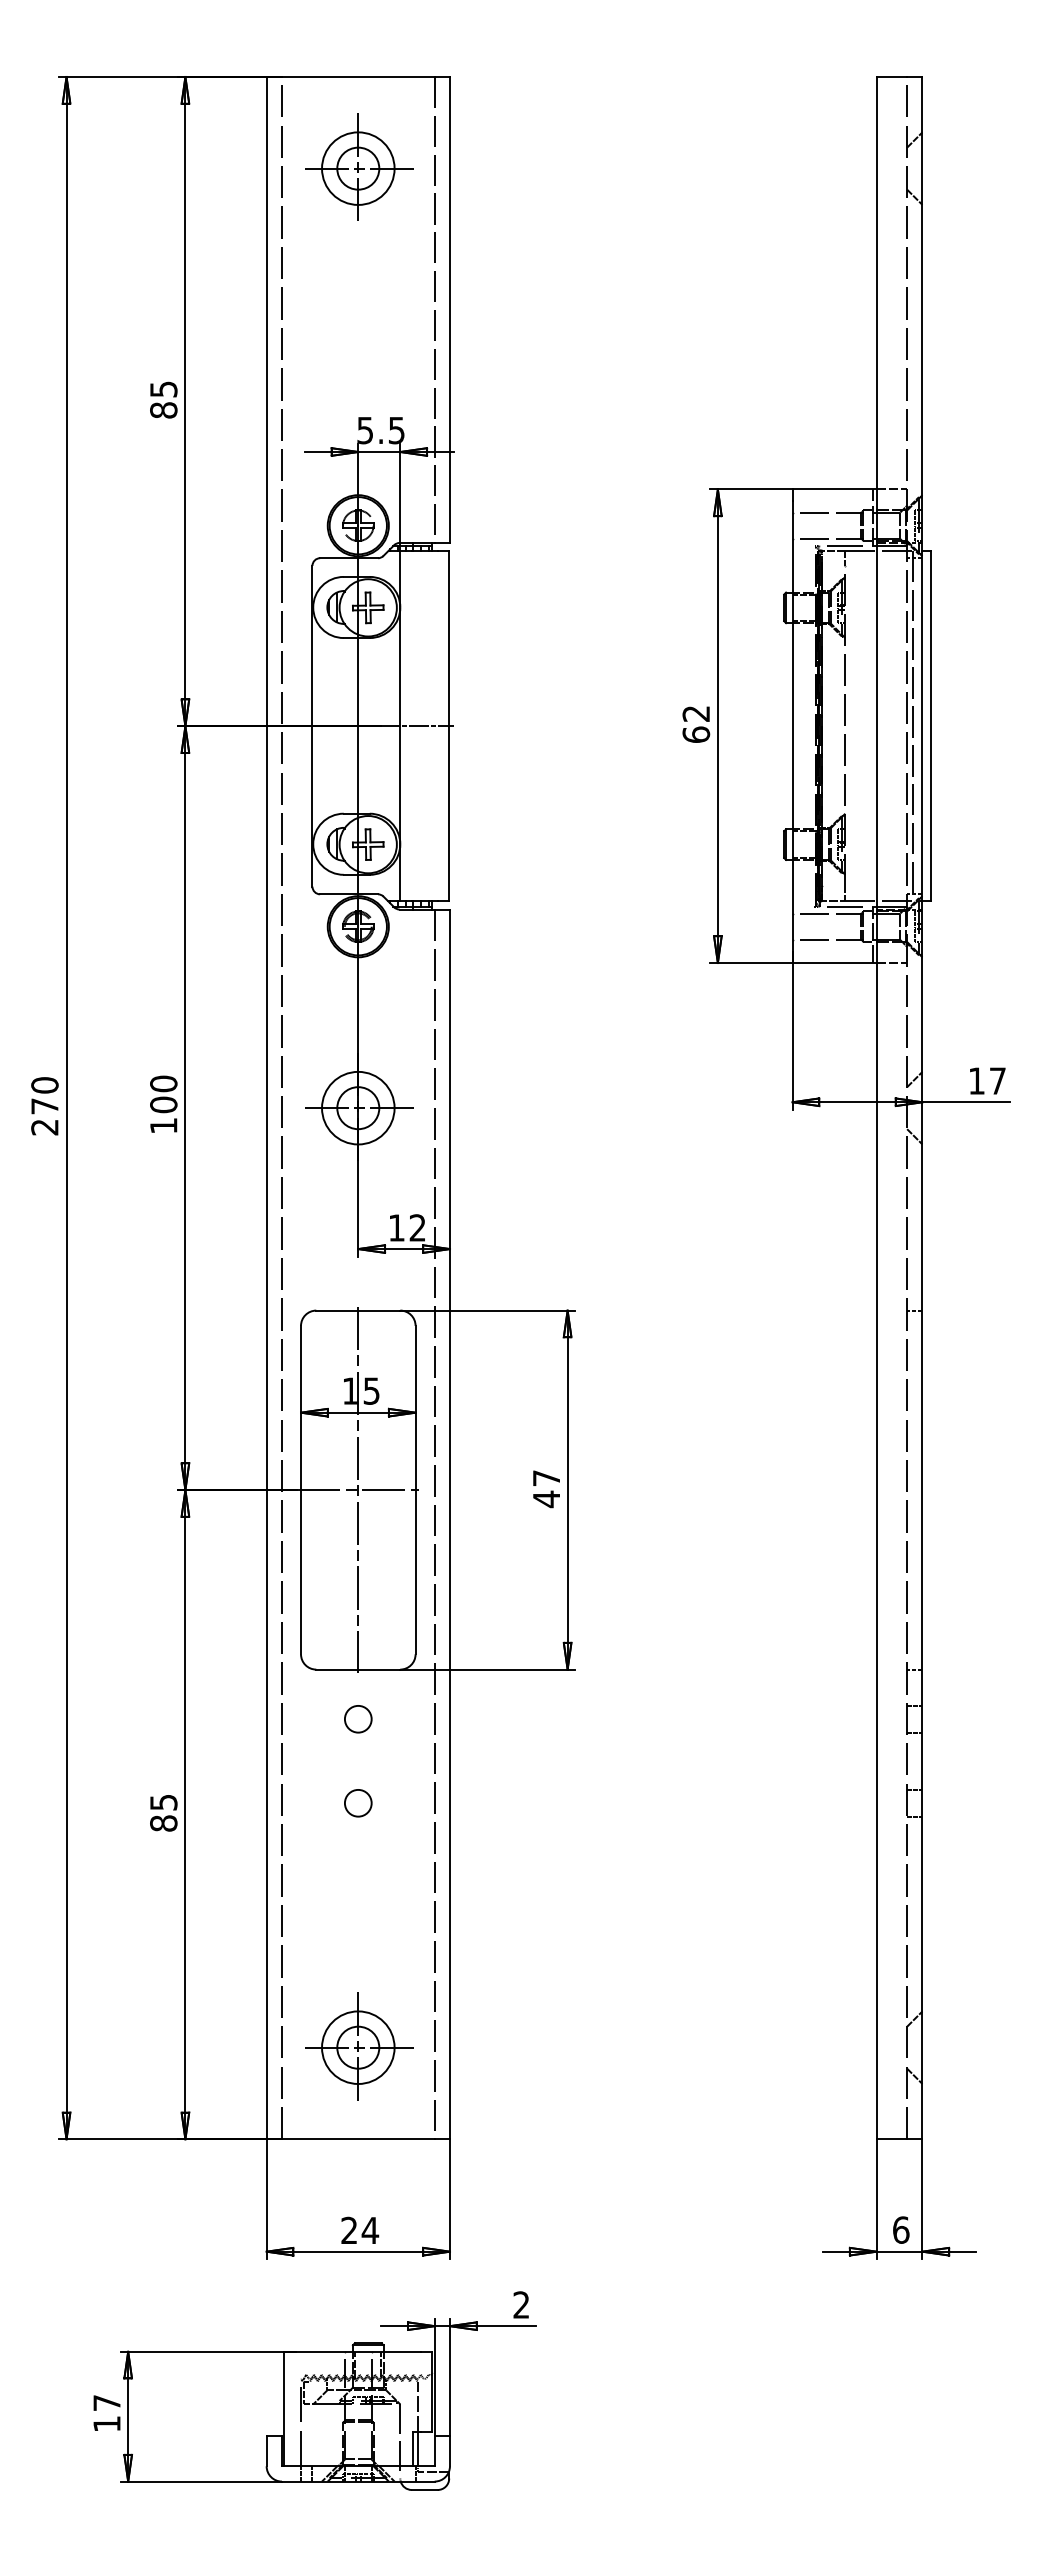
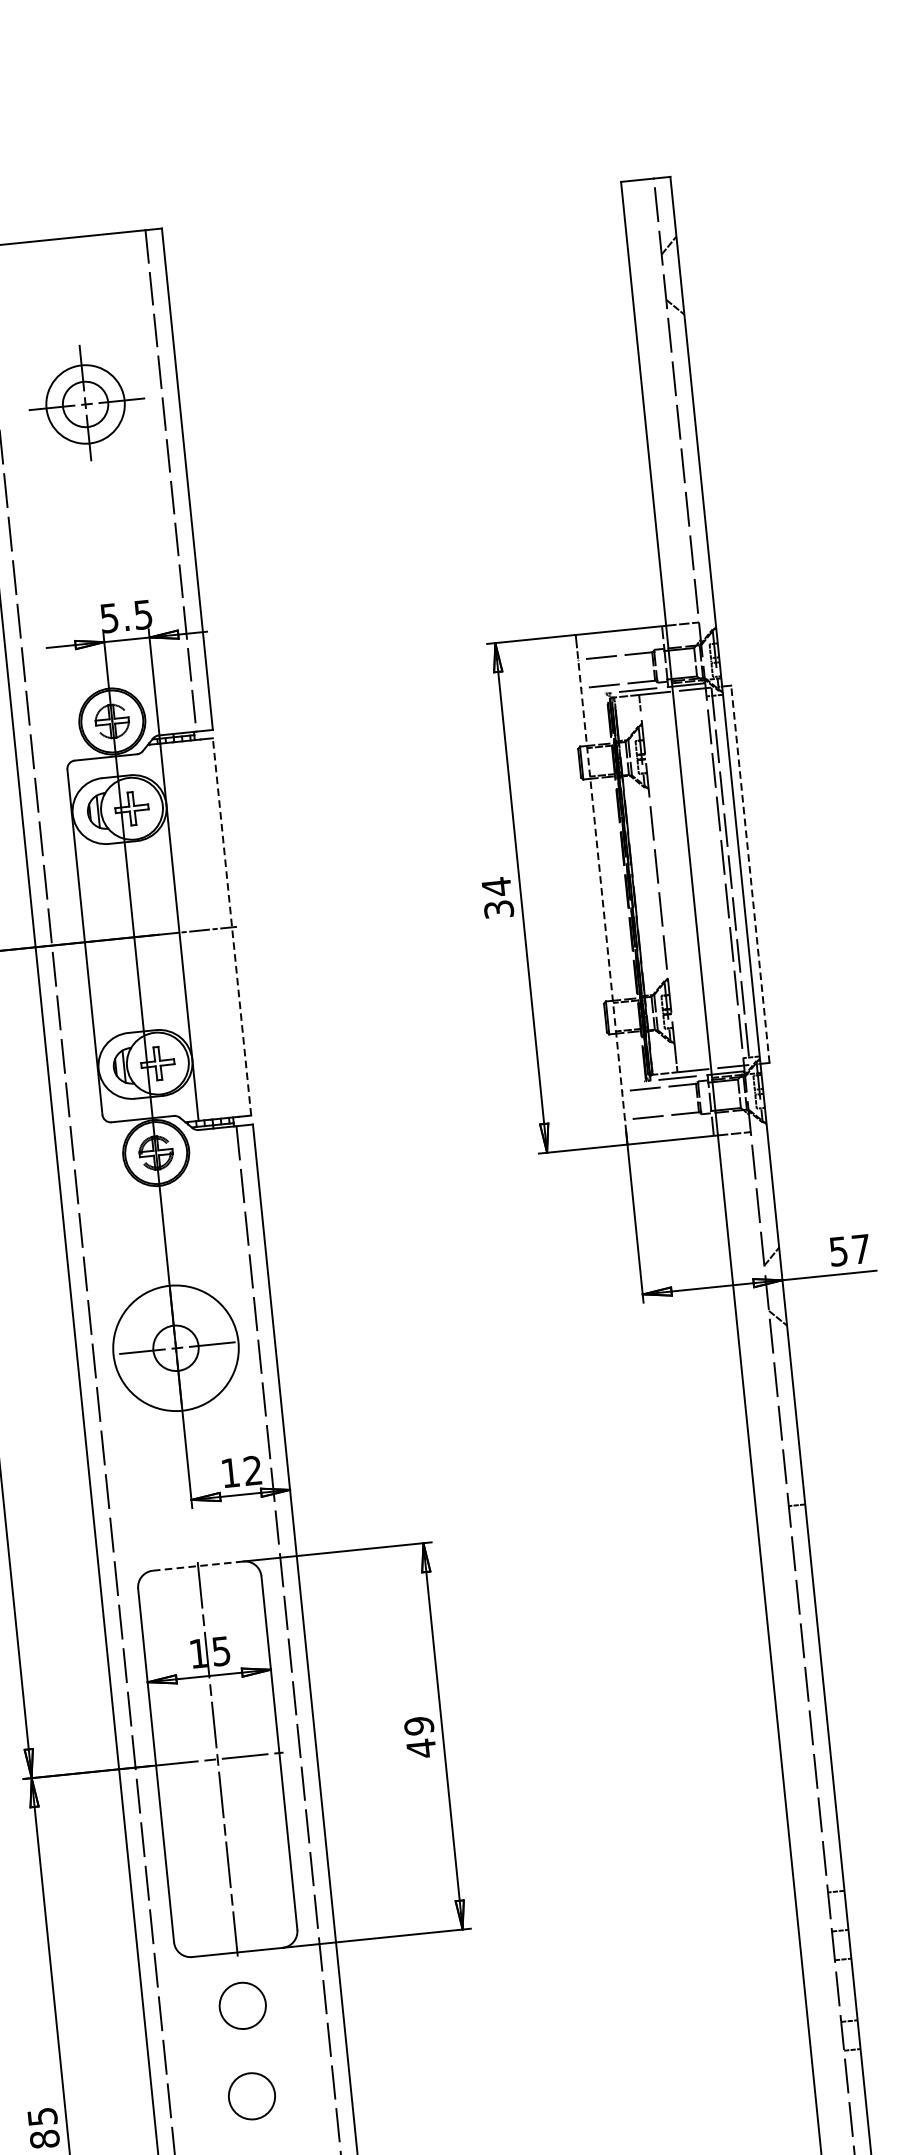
part: (359, 166) -> (86, 402), moved
text: (696, 723) -> (497, 897), 62 -> 34
line: (449, 725) -> (232, 926), solid -> dashed
line: (792, 725) -> (601, 888), solid -> dashed
line: (930, 725) -> (749, 873), solid -> dashed
text: (976, 1080) -> (838, 1250), 17 -> 57
circle: (358, 1107) -> (176, 1347), size x1.6
line: (358, 1310) -> (198, 1565), solid -> dashed
text: (546, 1478) -> (419, 1726), 47 -> 49
circle: (357, 1718) -> (241, 2005), size x1.6
circle: (357, 1802) -> (251, 2095), size x1.6

